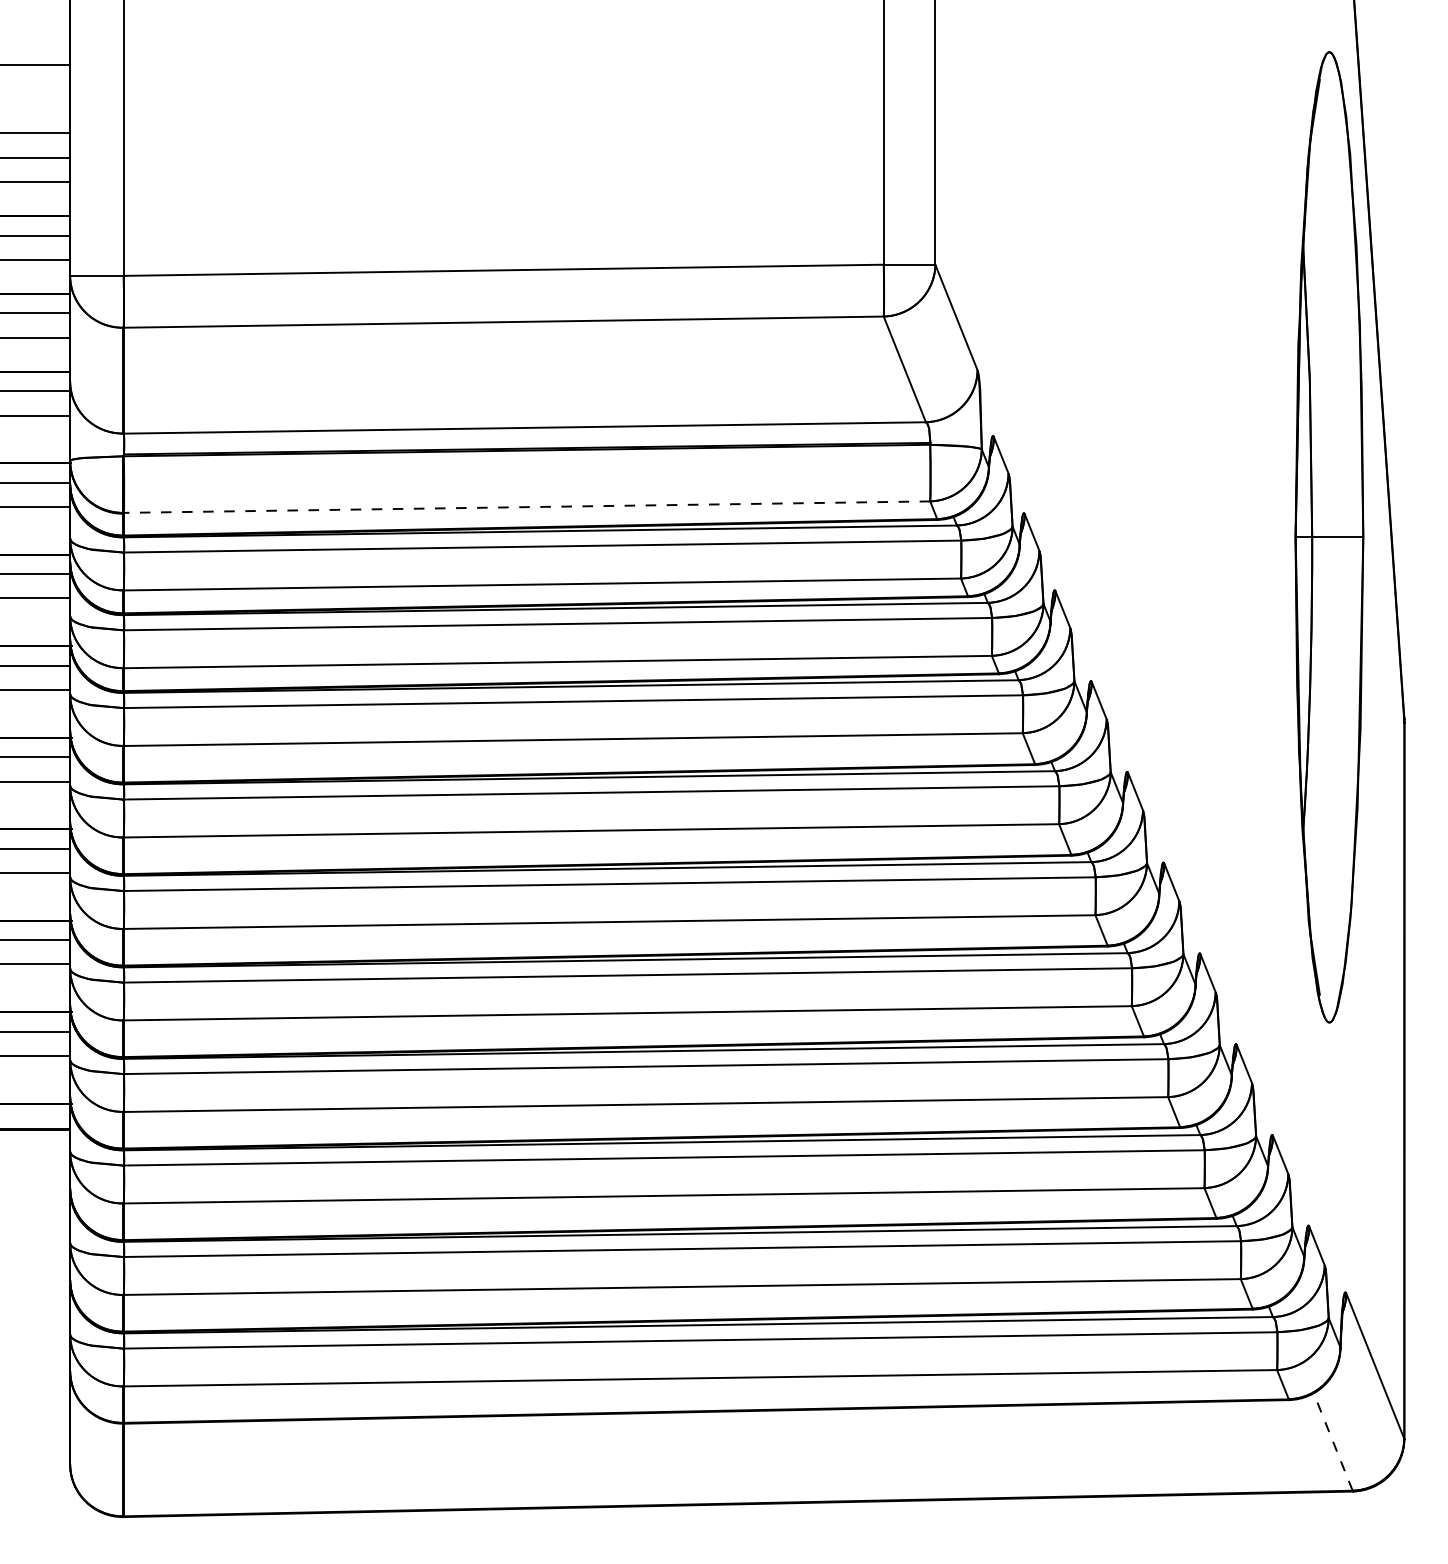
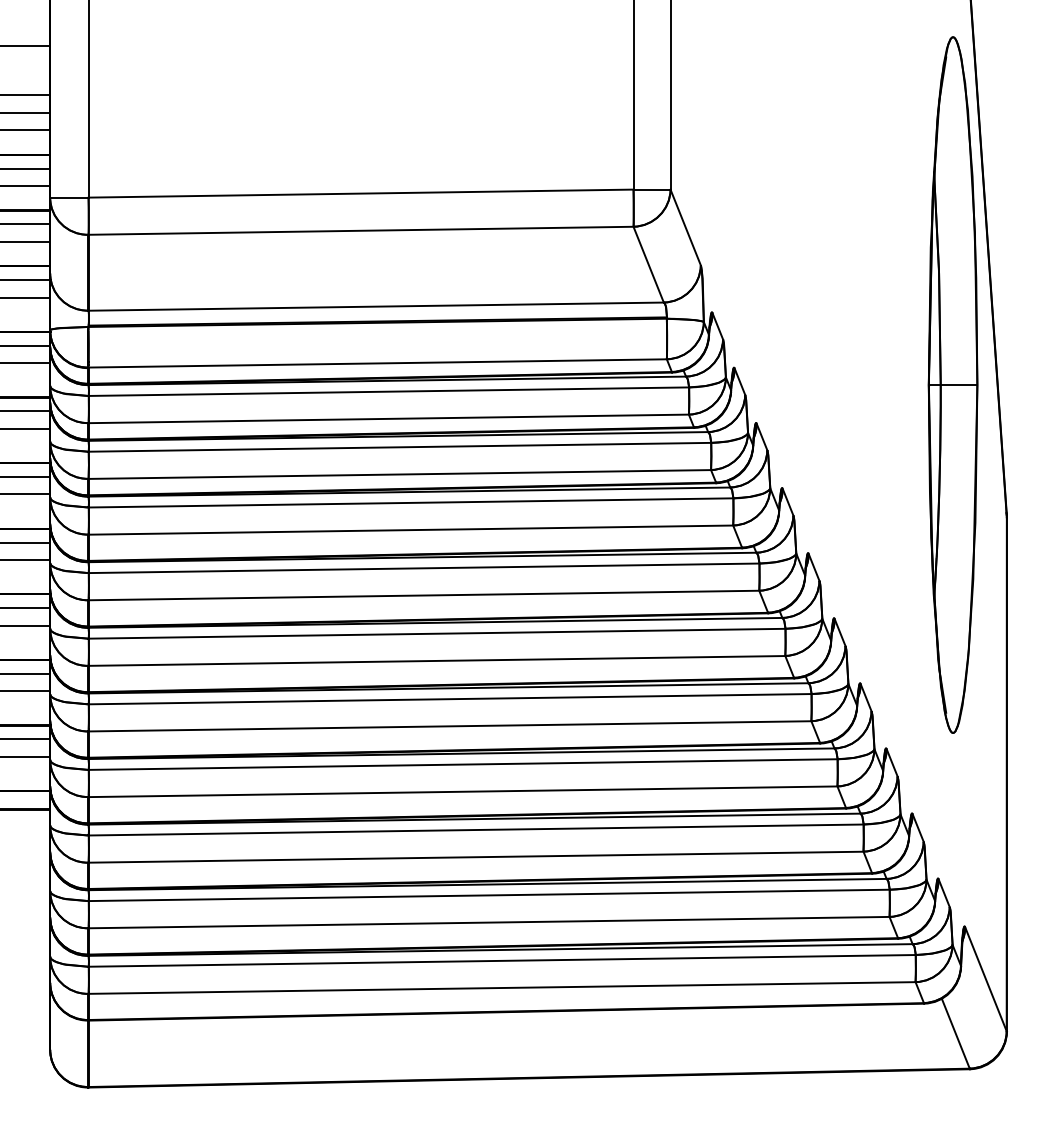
line: (526, 507) -> (377, 363), dashed -> solid
line: (1333, 1441) -> (956, 1033), dashed -> solid

